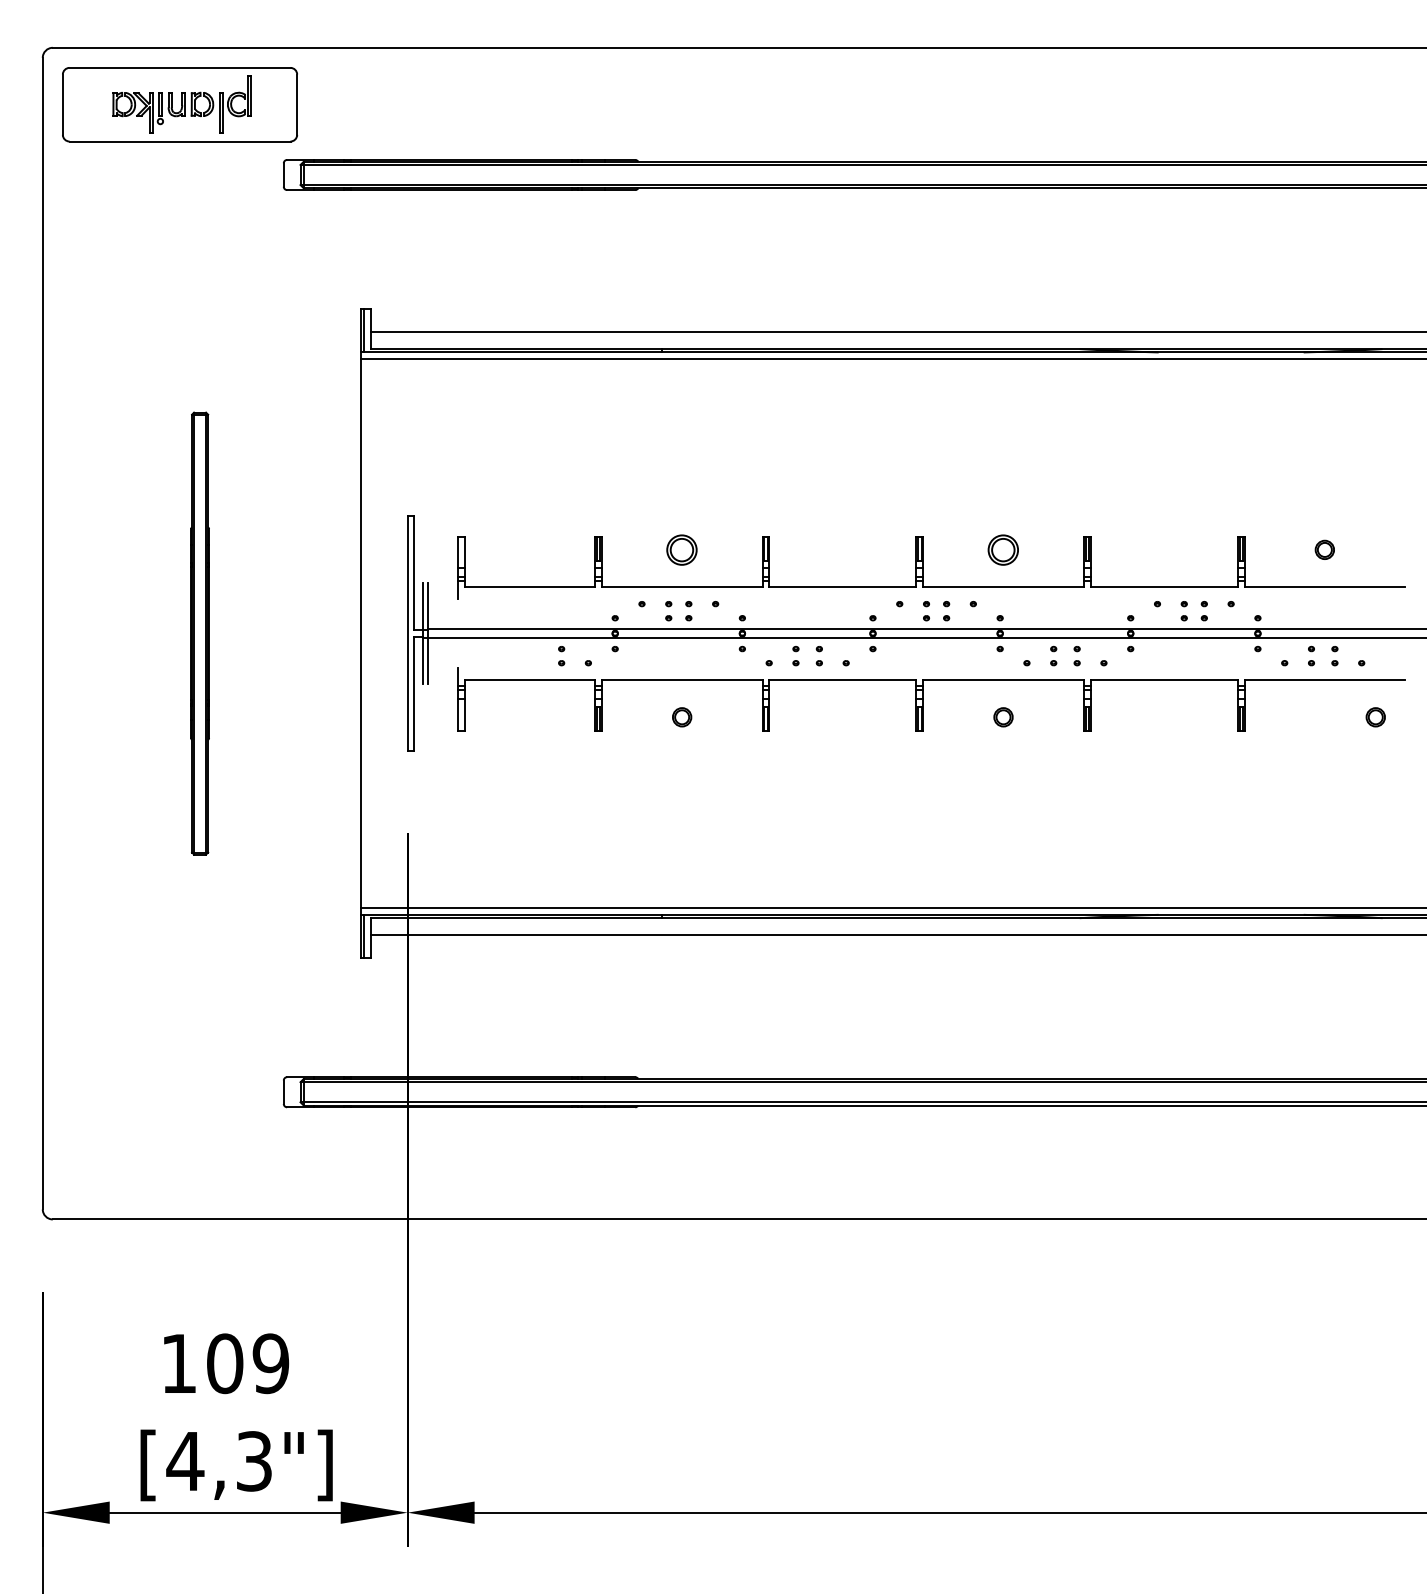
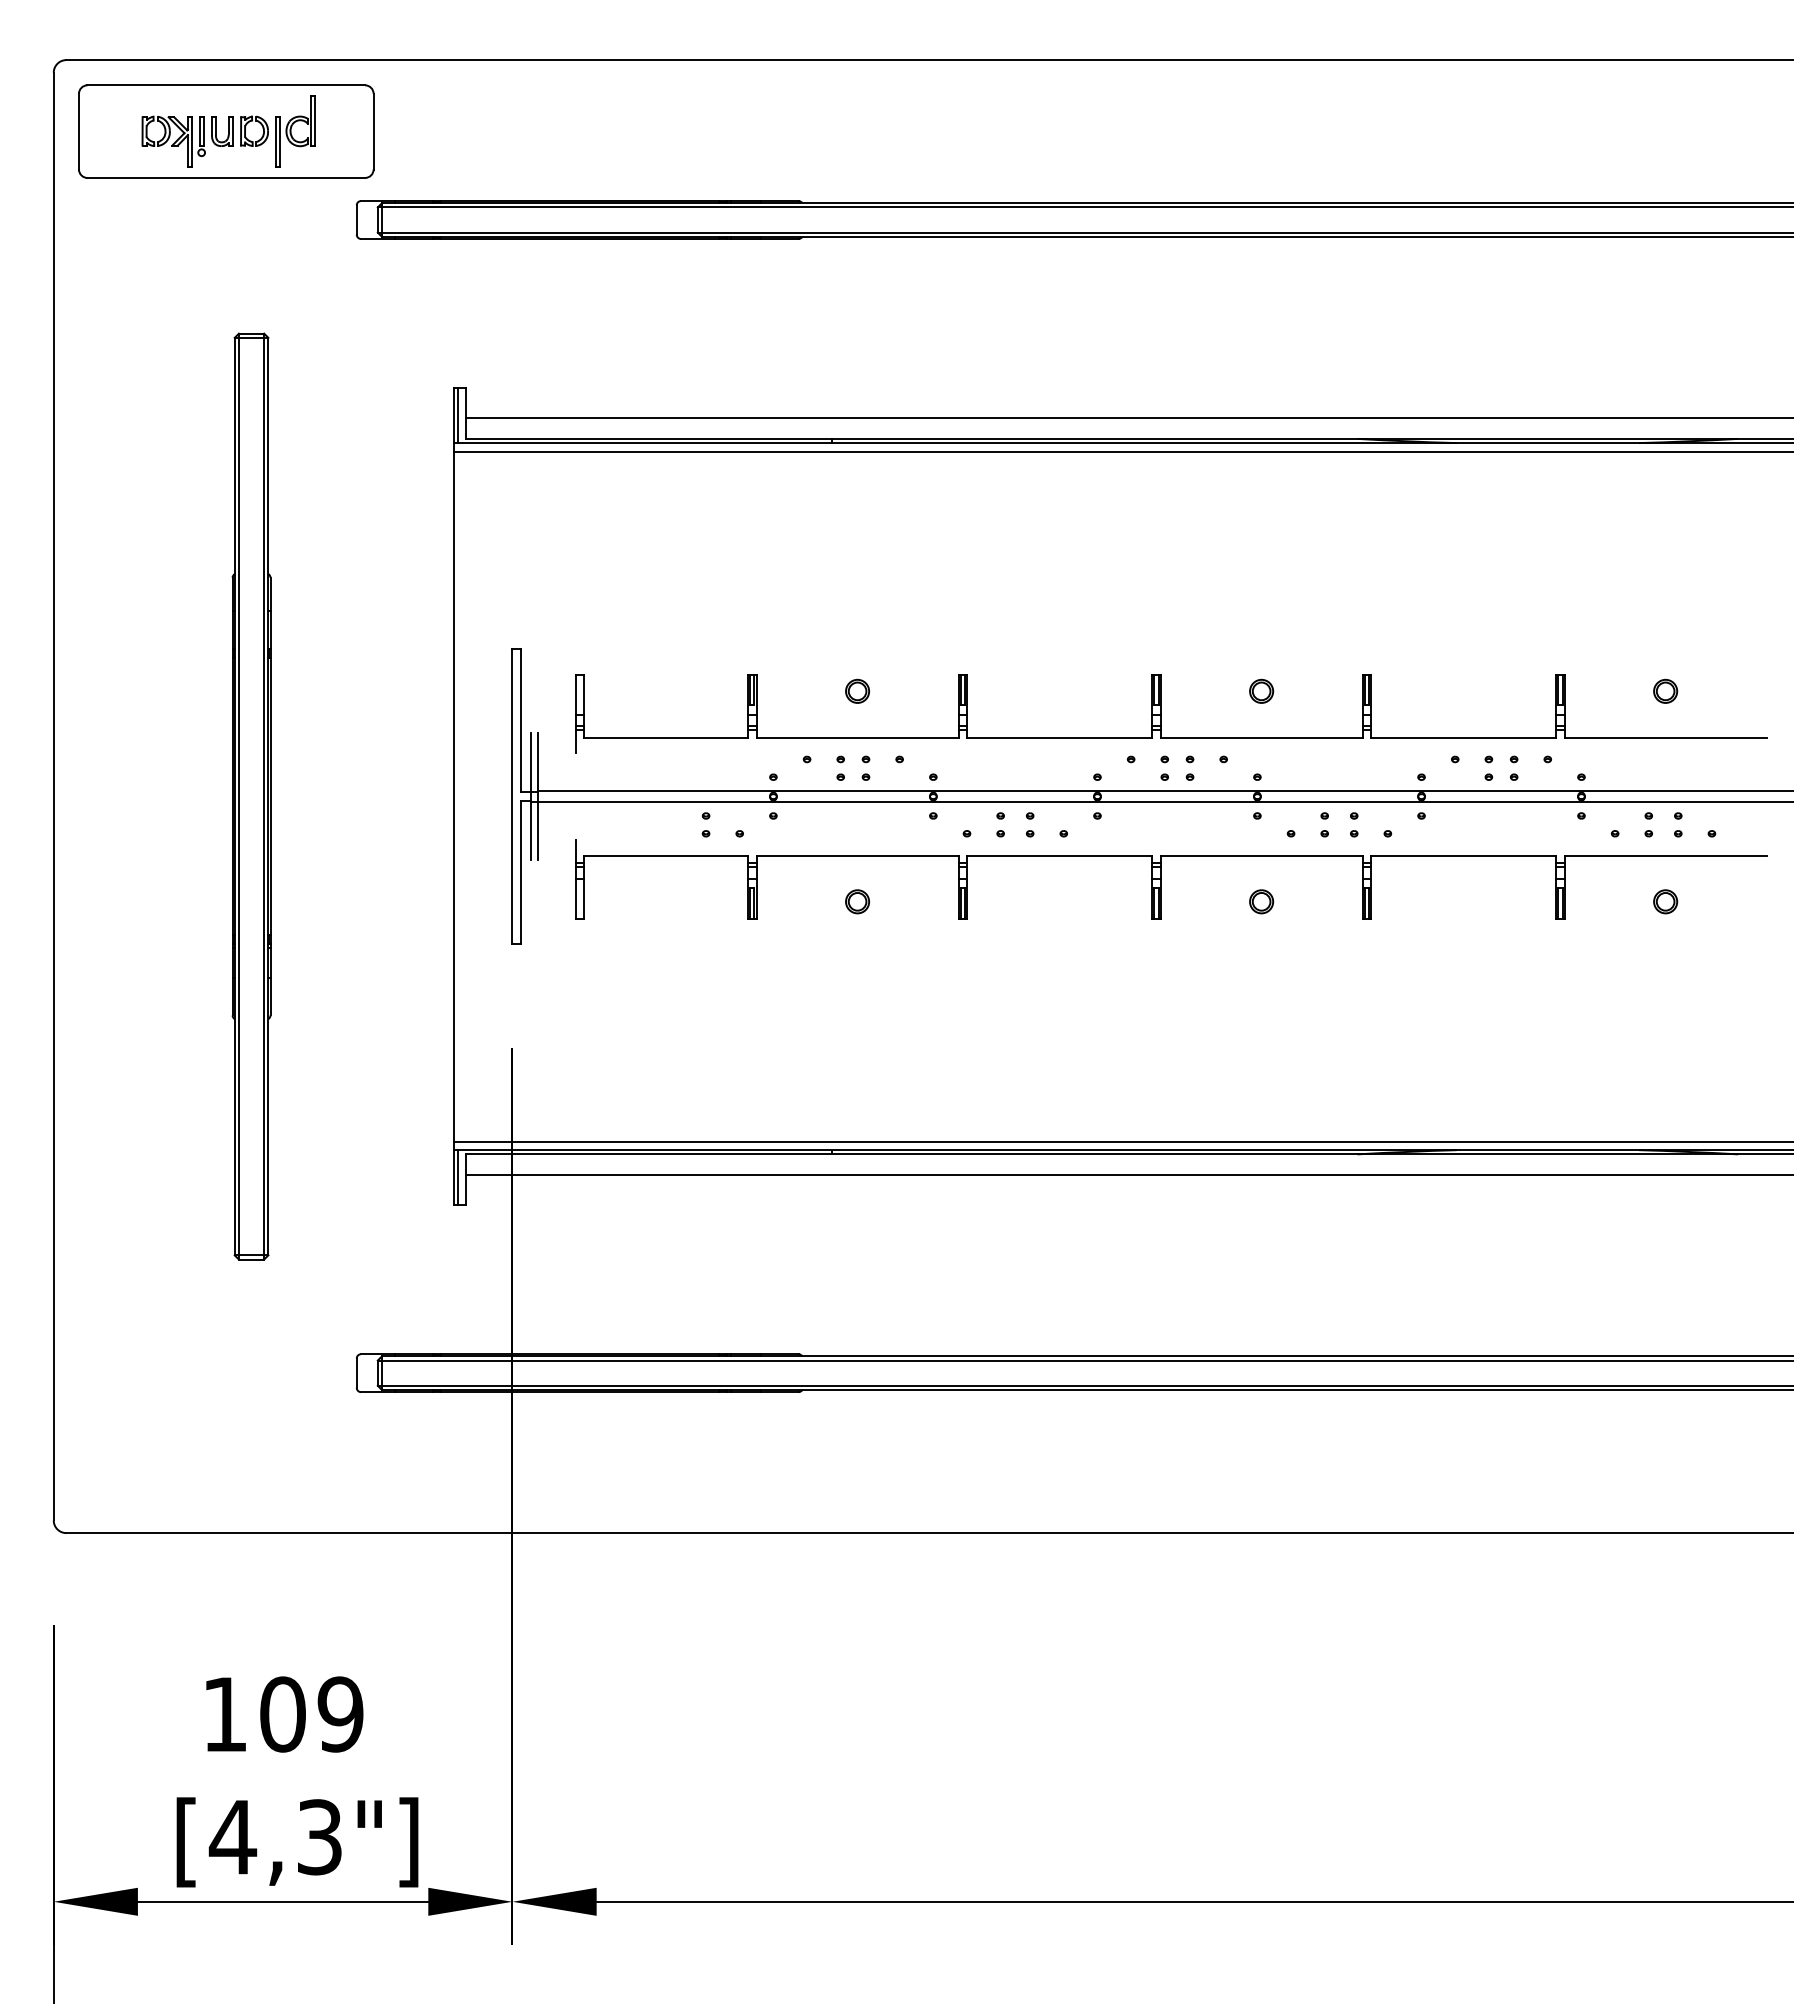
part: (682, 549) -> (857, 690), size x0.62
part: (1003, 549) -> (1261, 690), size x0.62
part: (200, 633) -> (251, 796), size x1.67
part: (1375, 717) -> (1665, 901), moved

